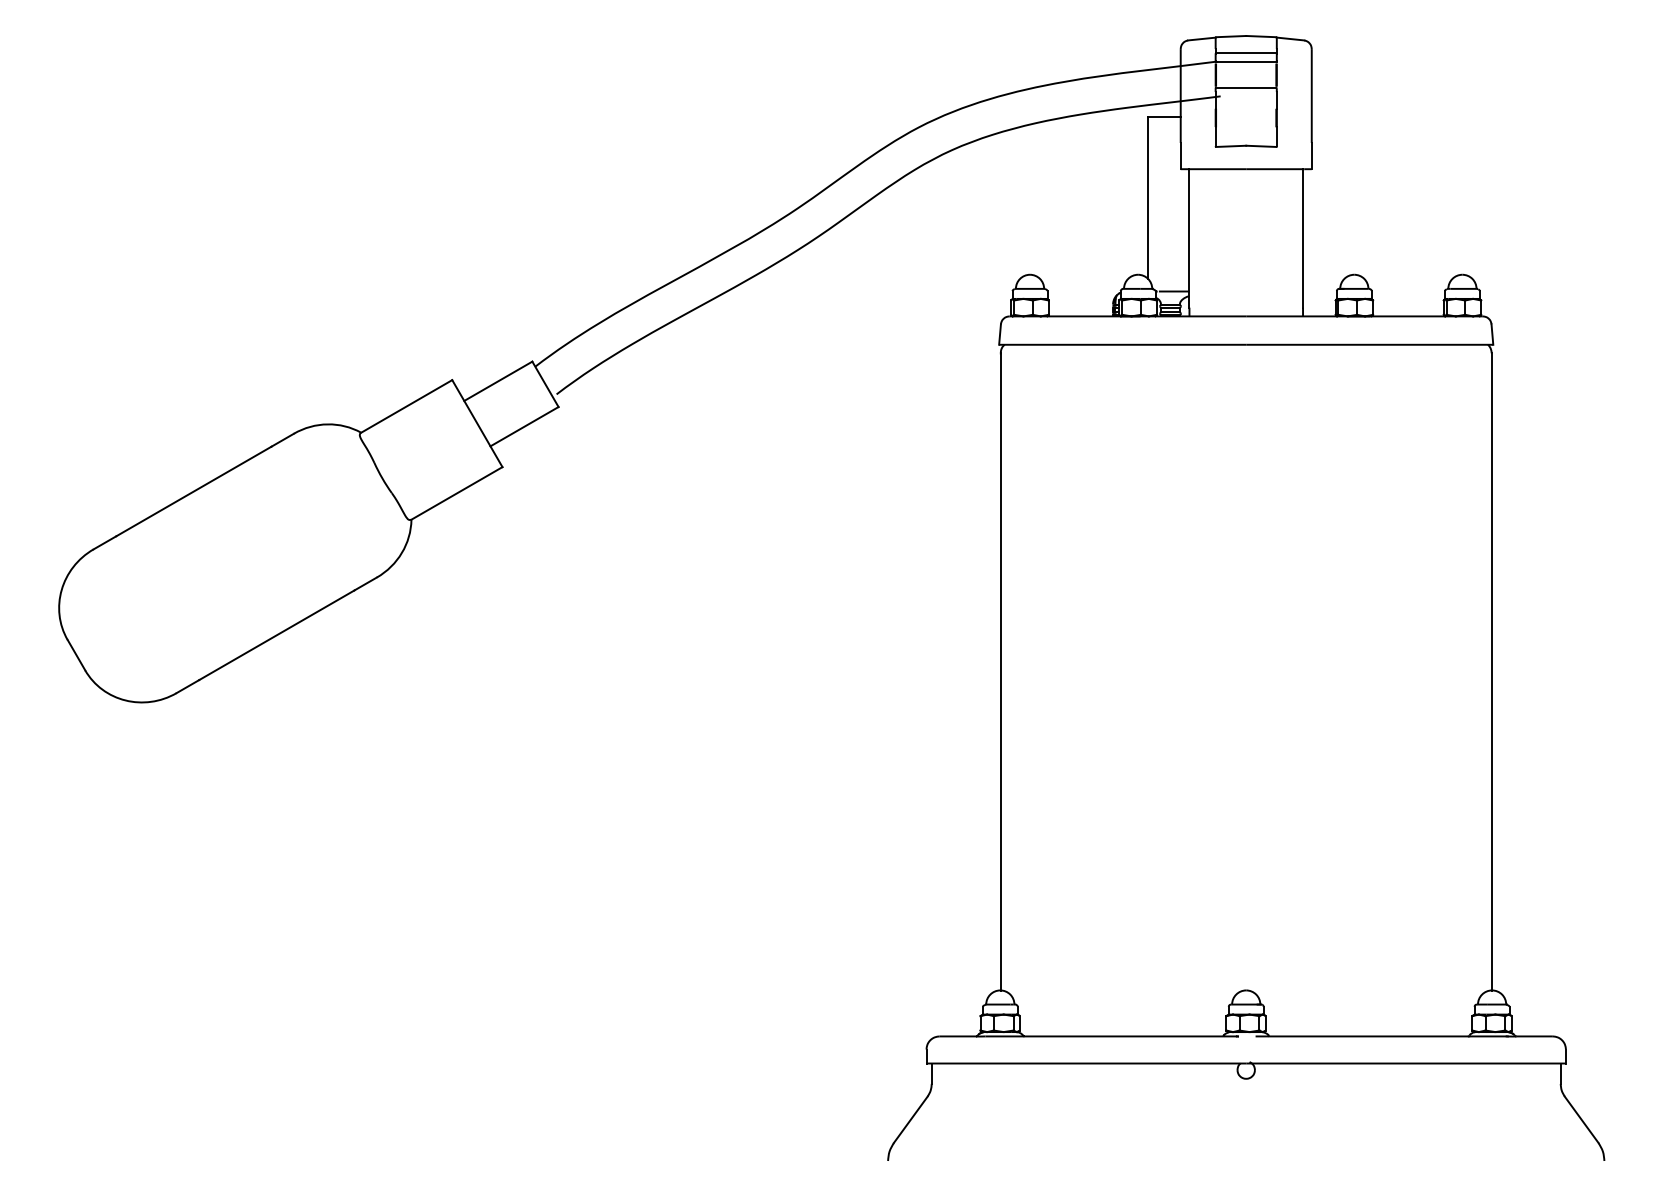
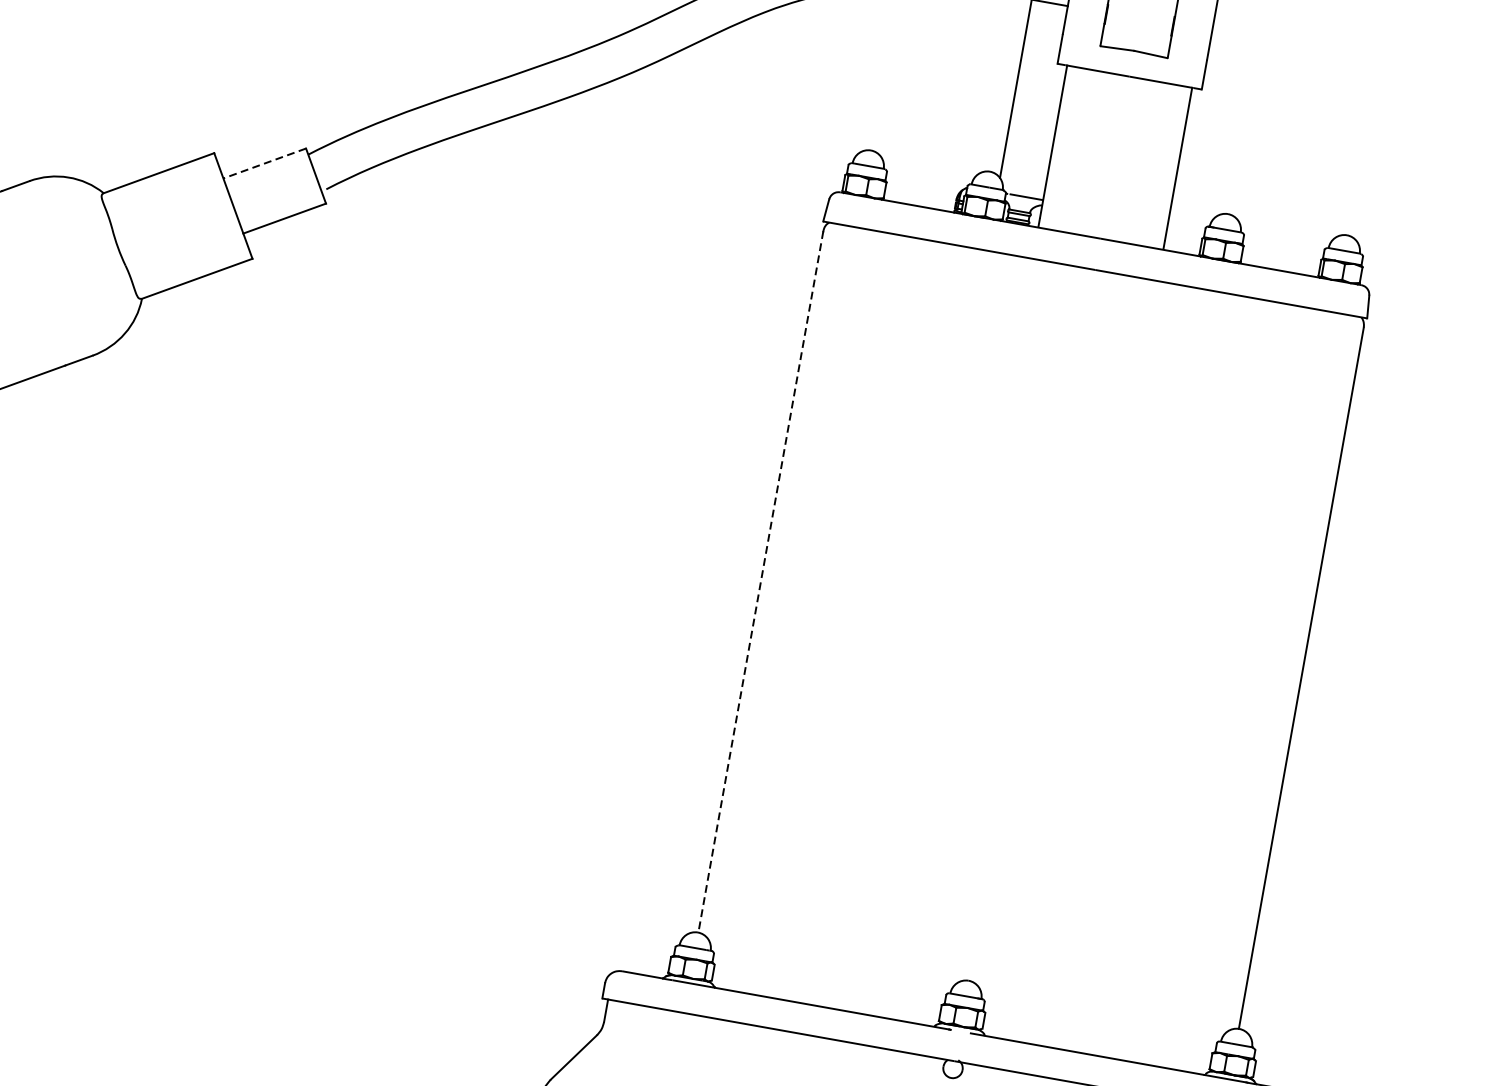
line: (497, 381) -> (263, 163), solid -> dashed
line: (1000, 671) -> (760, 581), solid -> dashed

